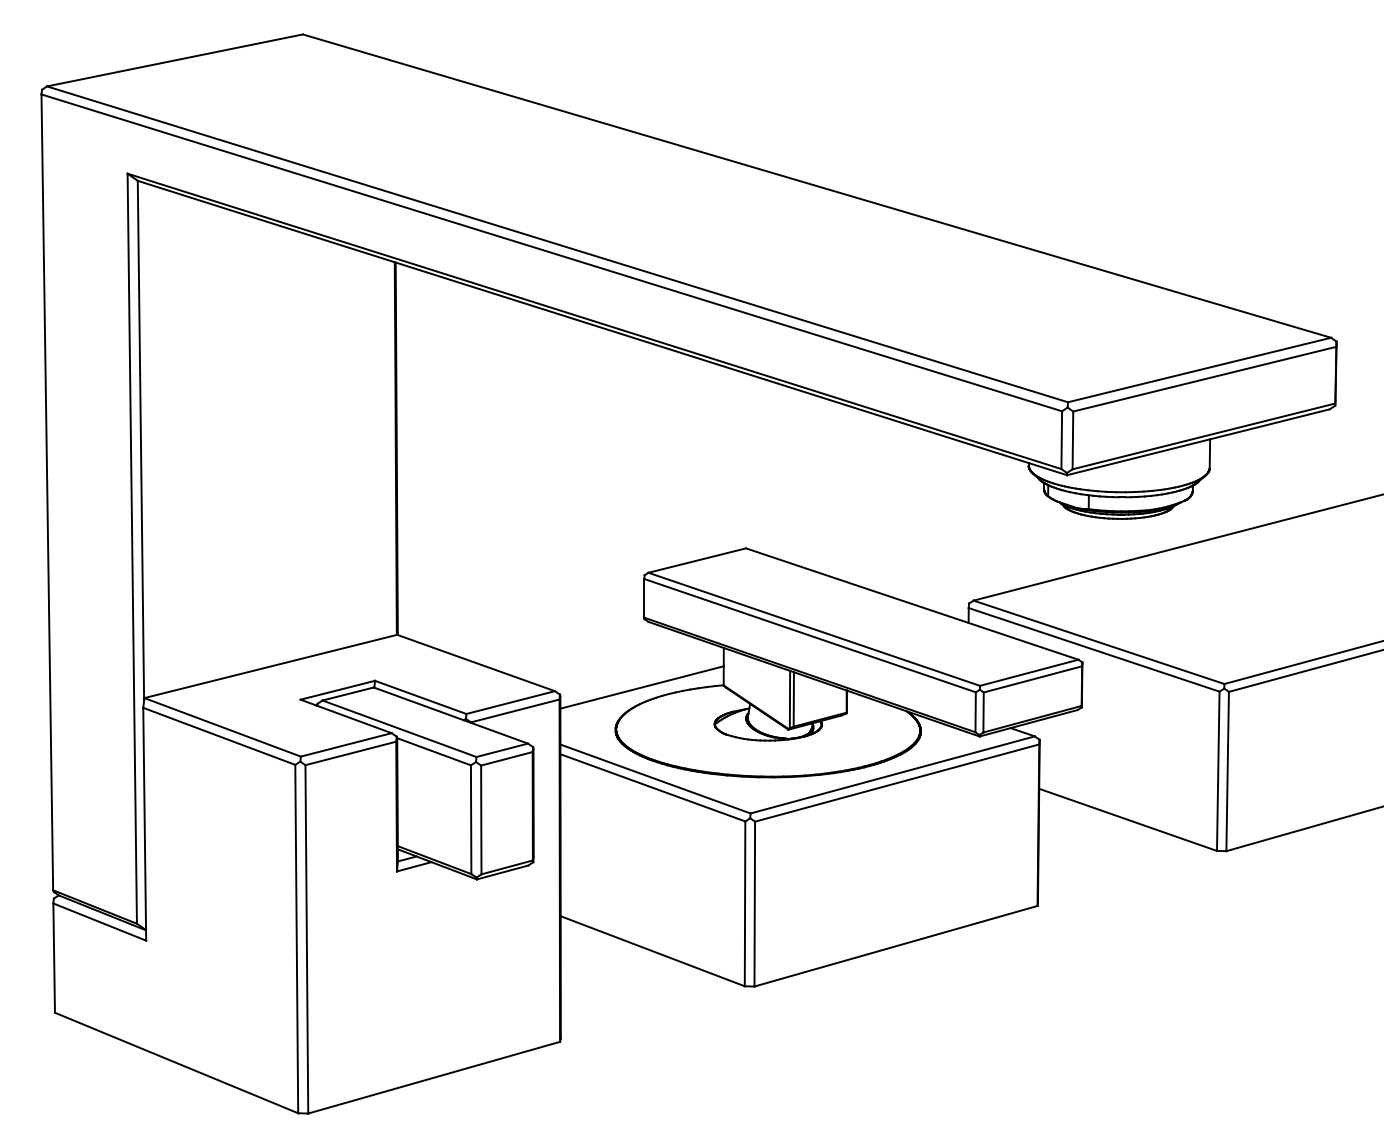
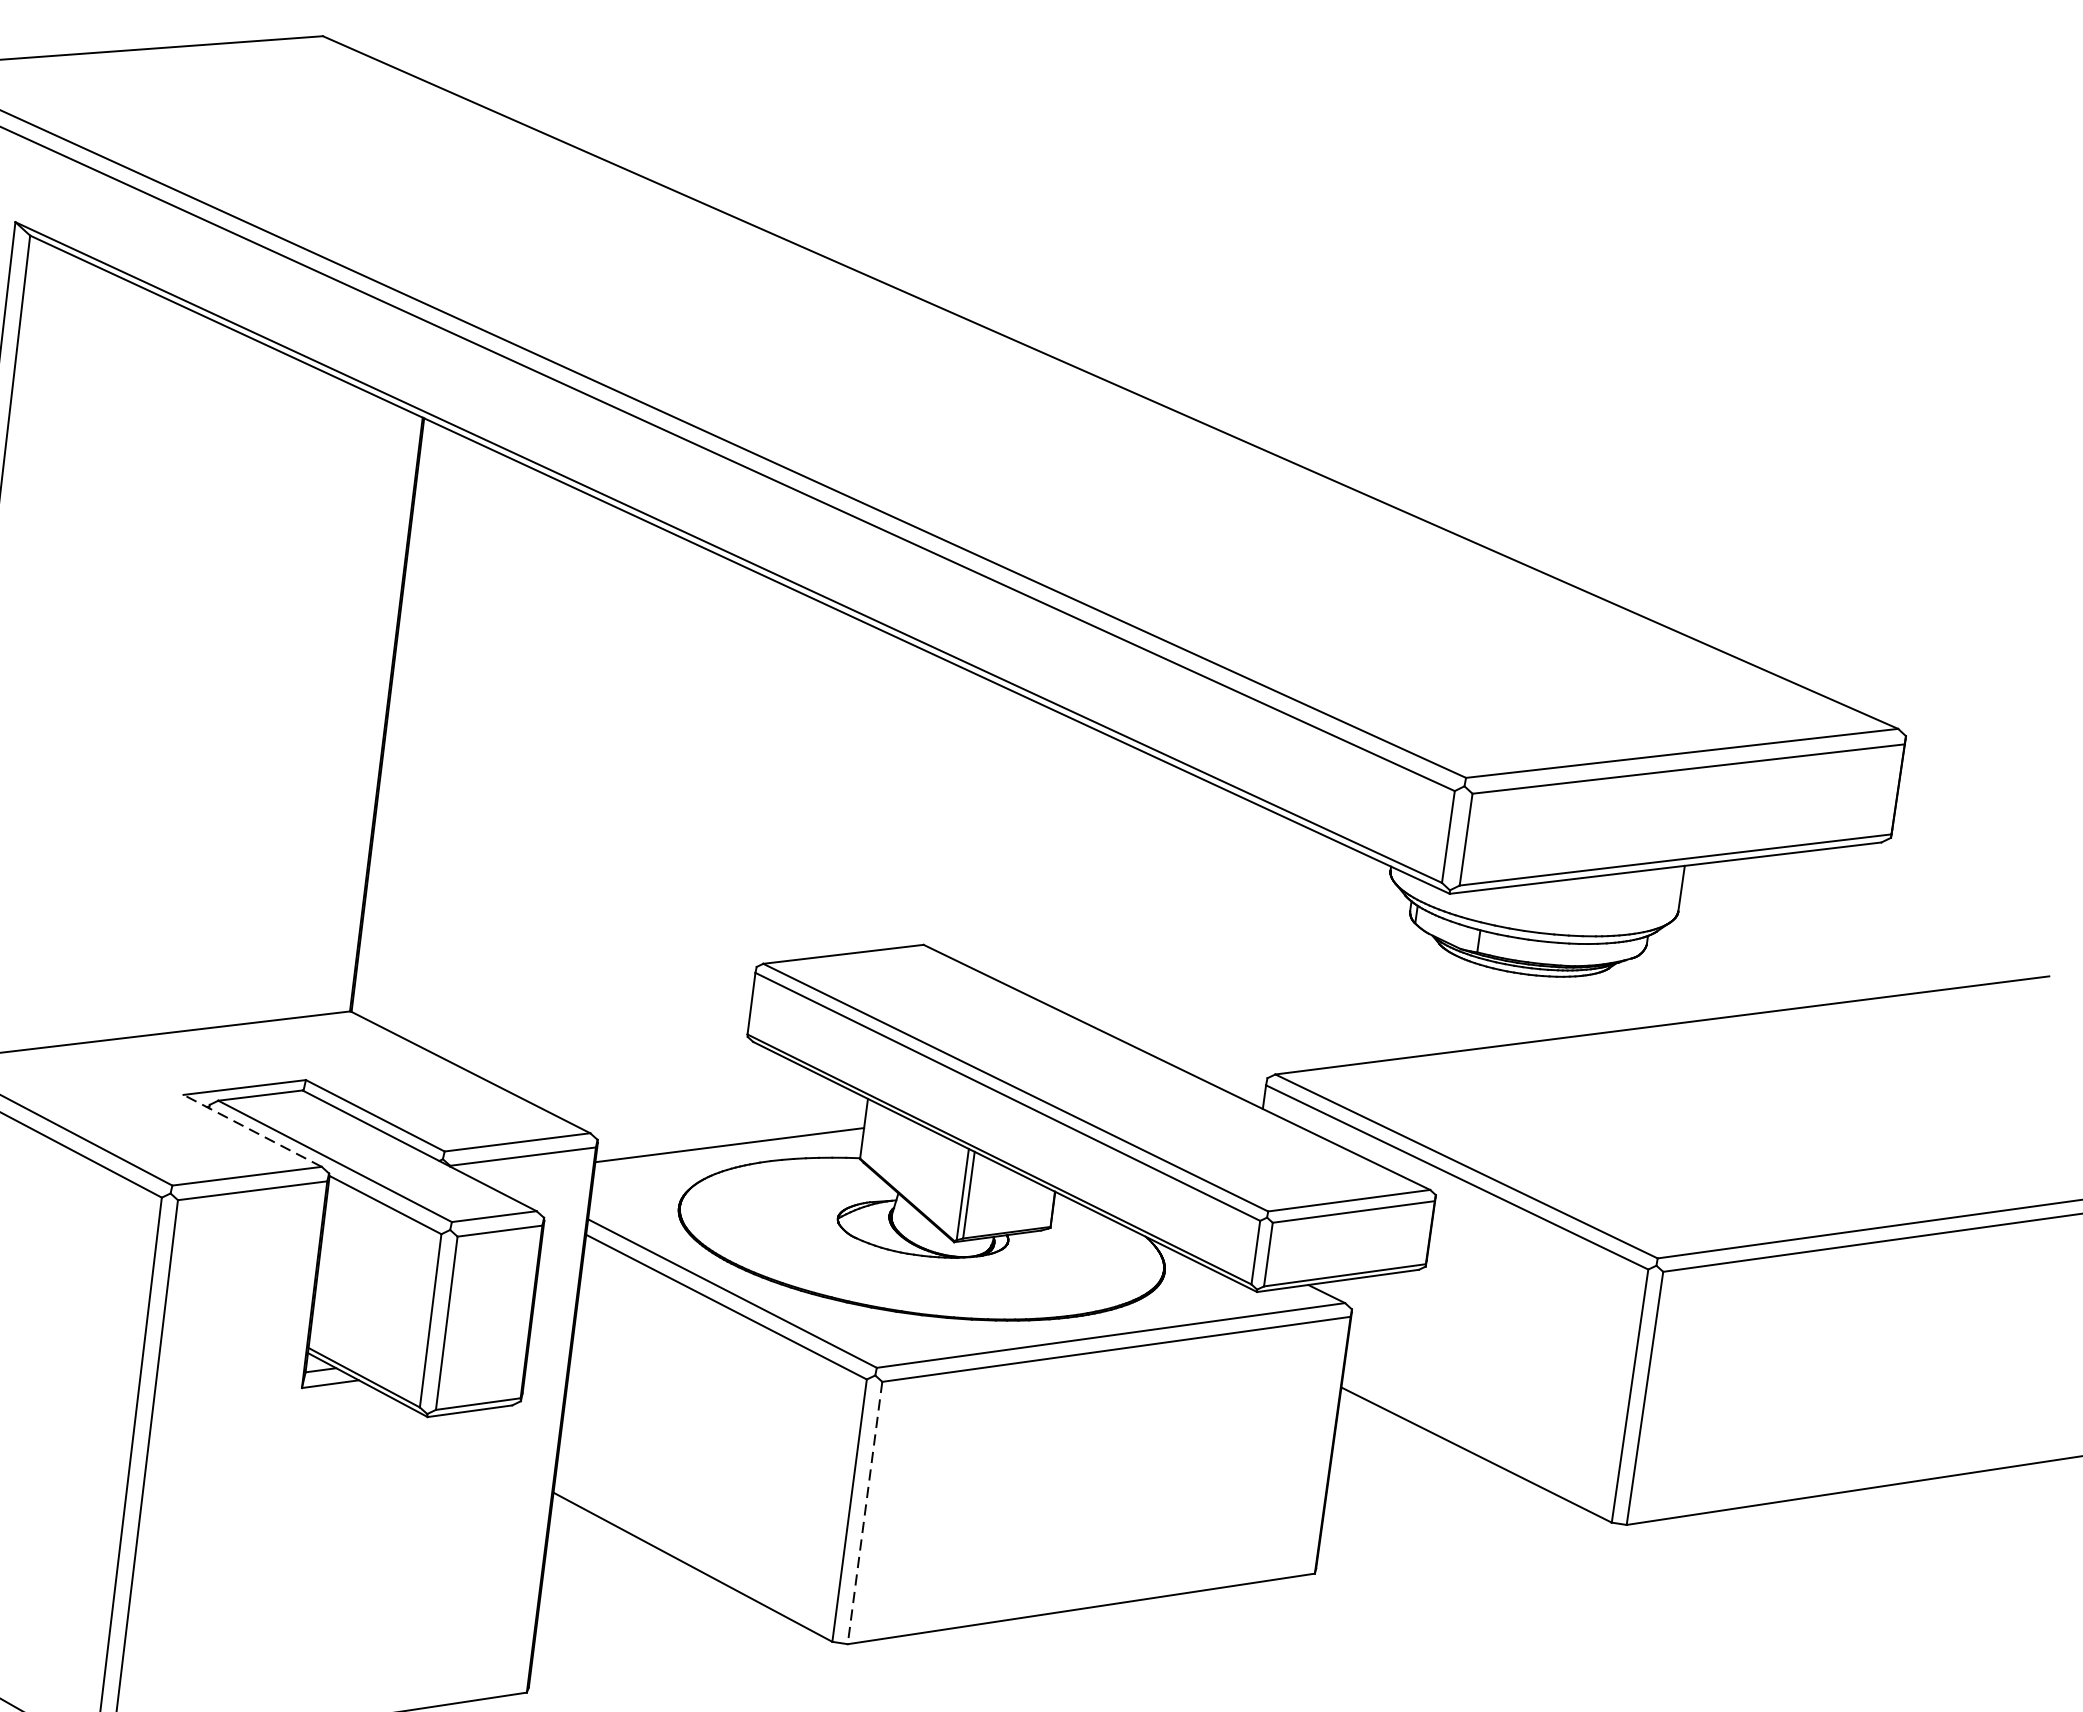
line: (346, 716) -> (253, 1131), solid -> dashed
line: (754, 904) -> (864, 1513), solid -> dashed

